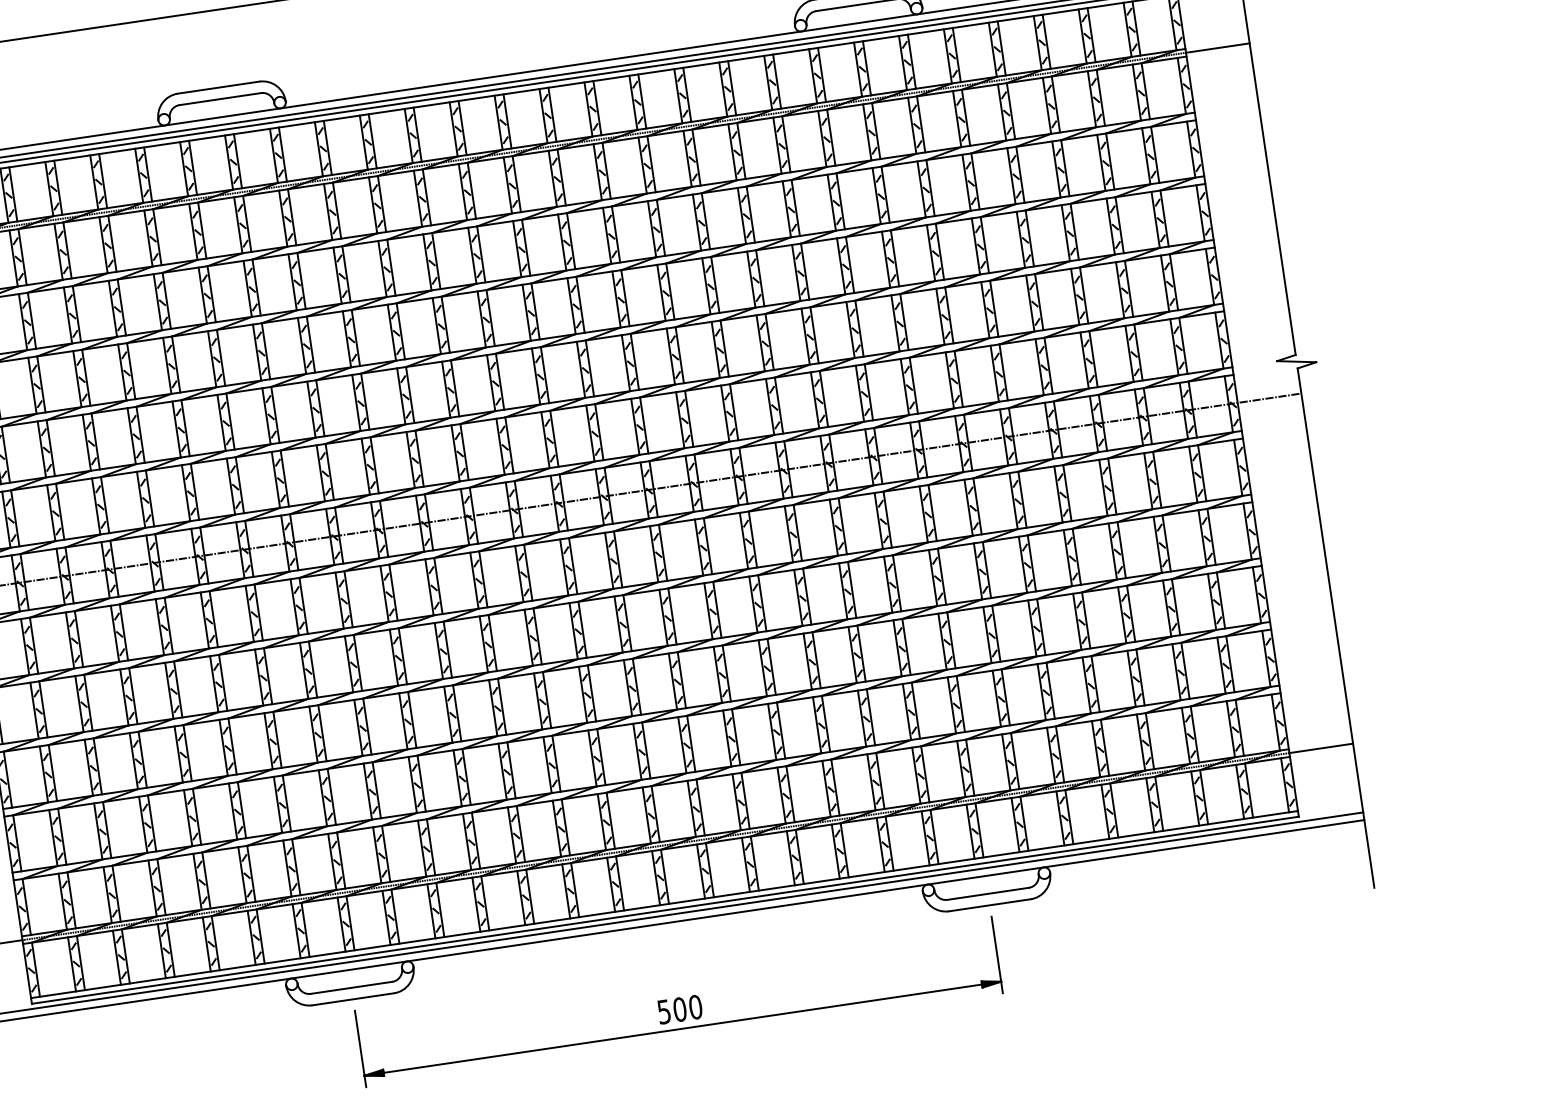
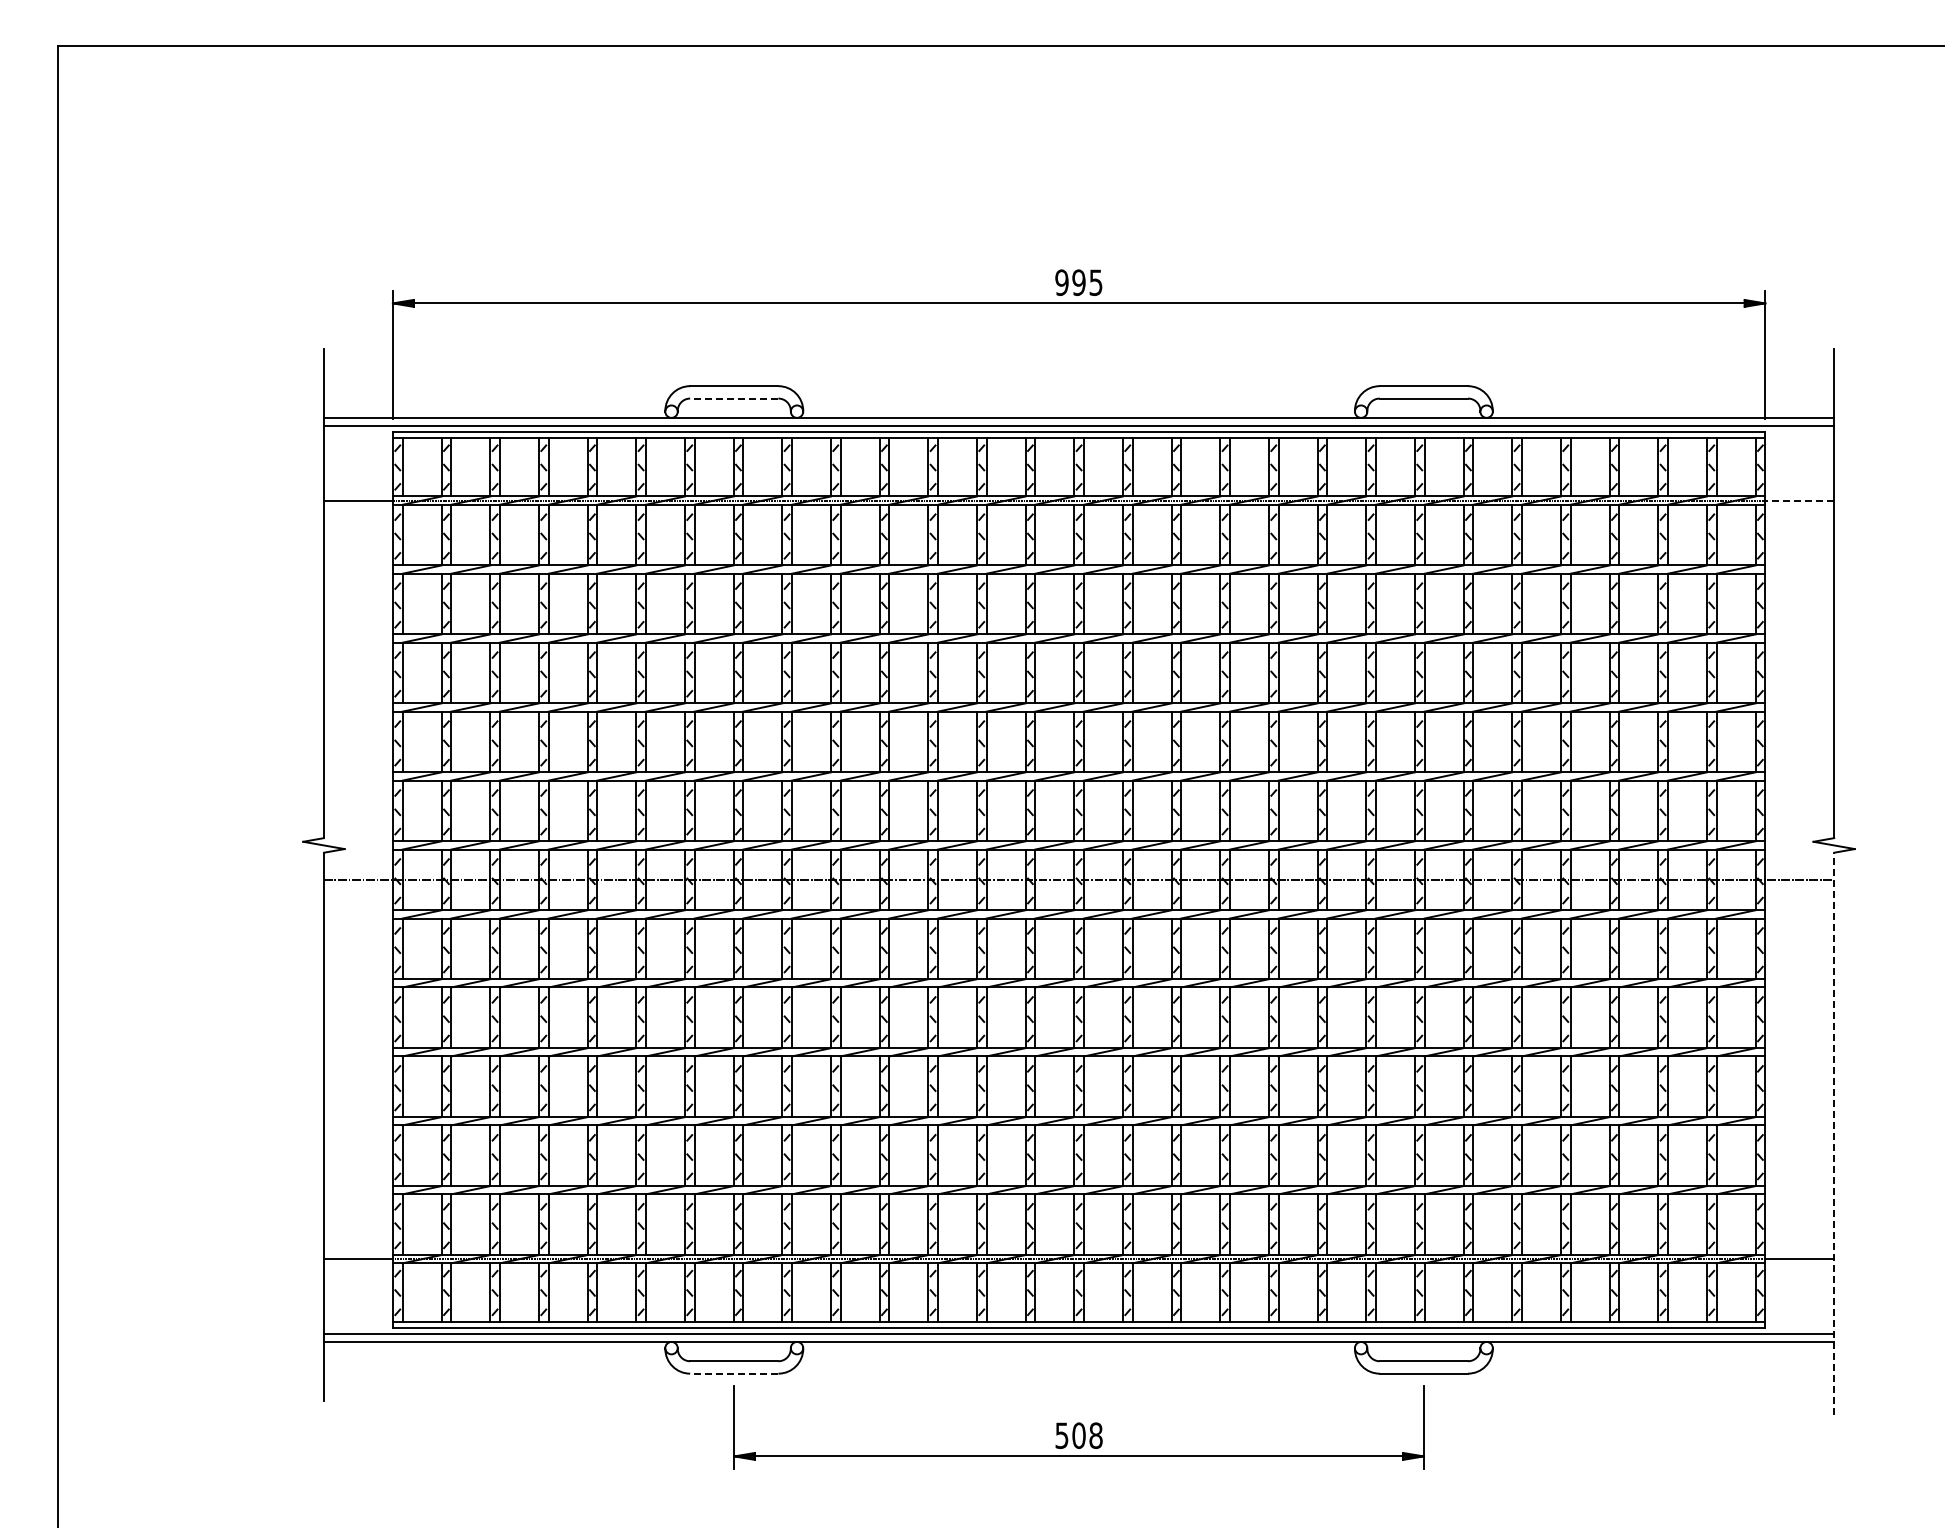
line: (1217, 47) -> (1799, 500), solid -> dashed
line: (219, 99) -> (733, 398), solid -> dashed
line: (1336, 627) -> (1834, 1133), solid -> dashed
line: (352, 999) -> (733, 1373), solid -> dashed
text: (695, 1007) -> (1095, 1435), 500 -> 508

